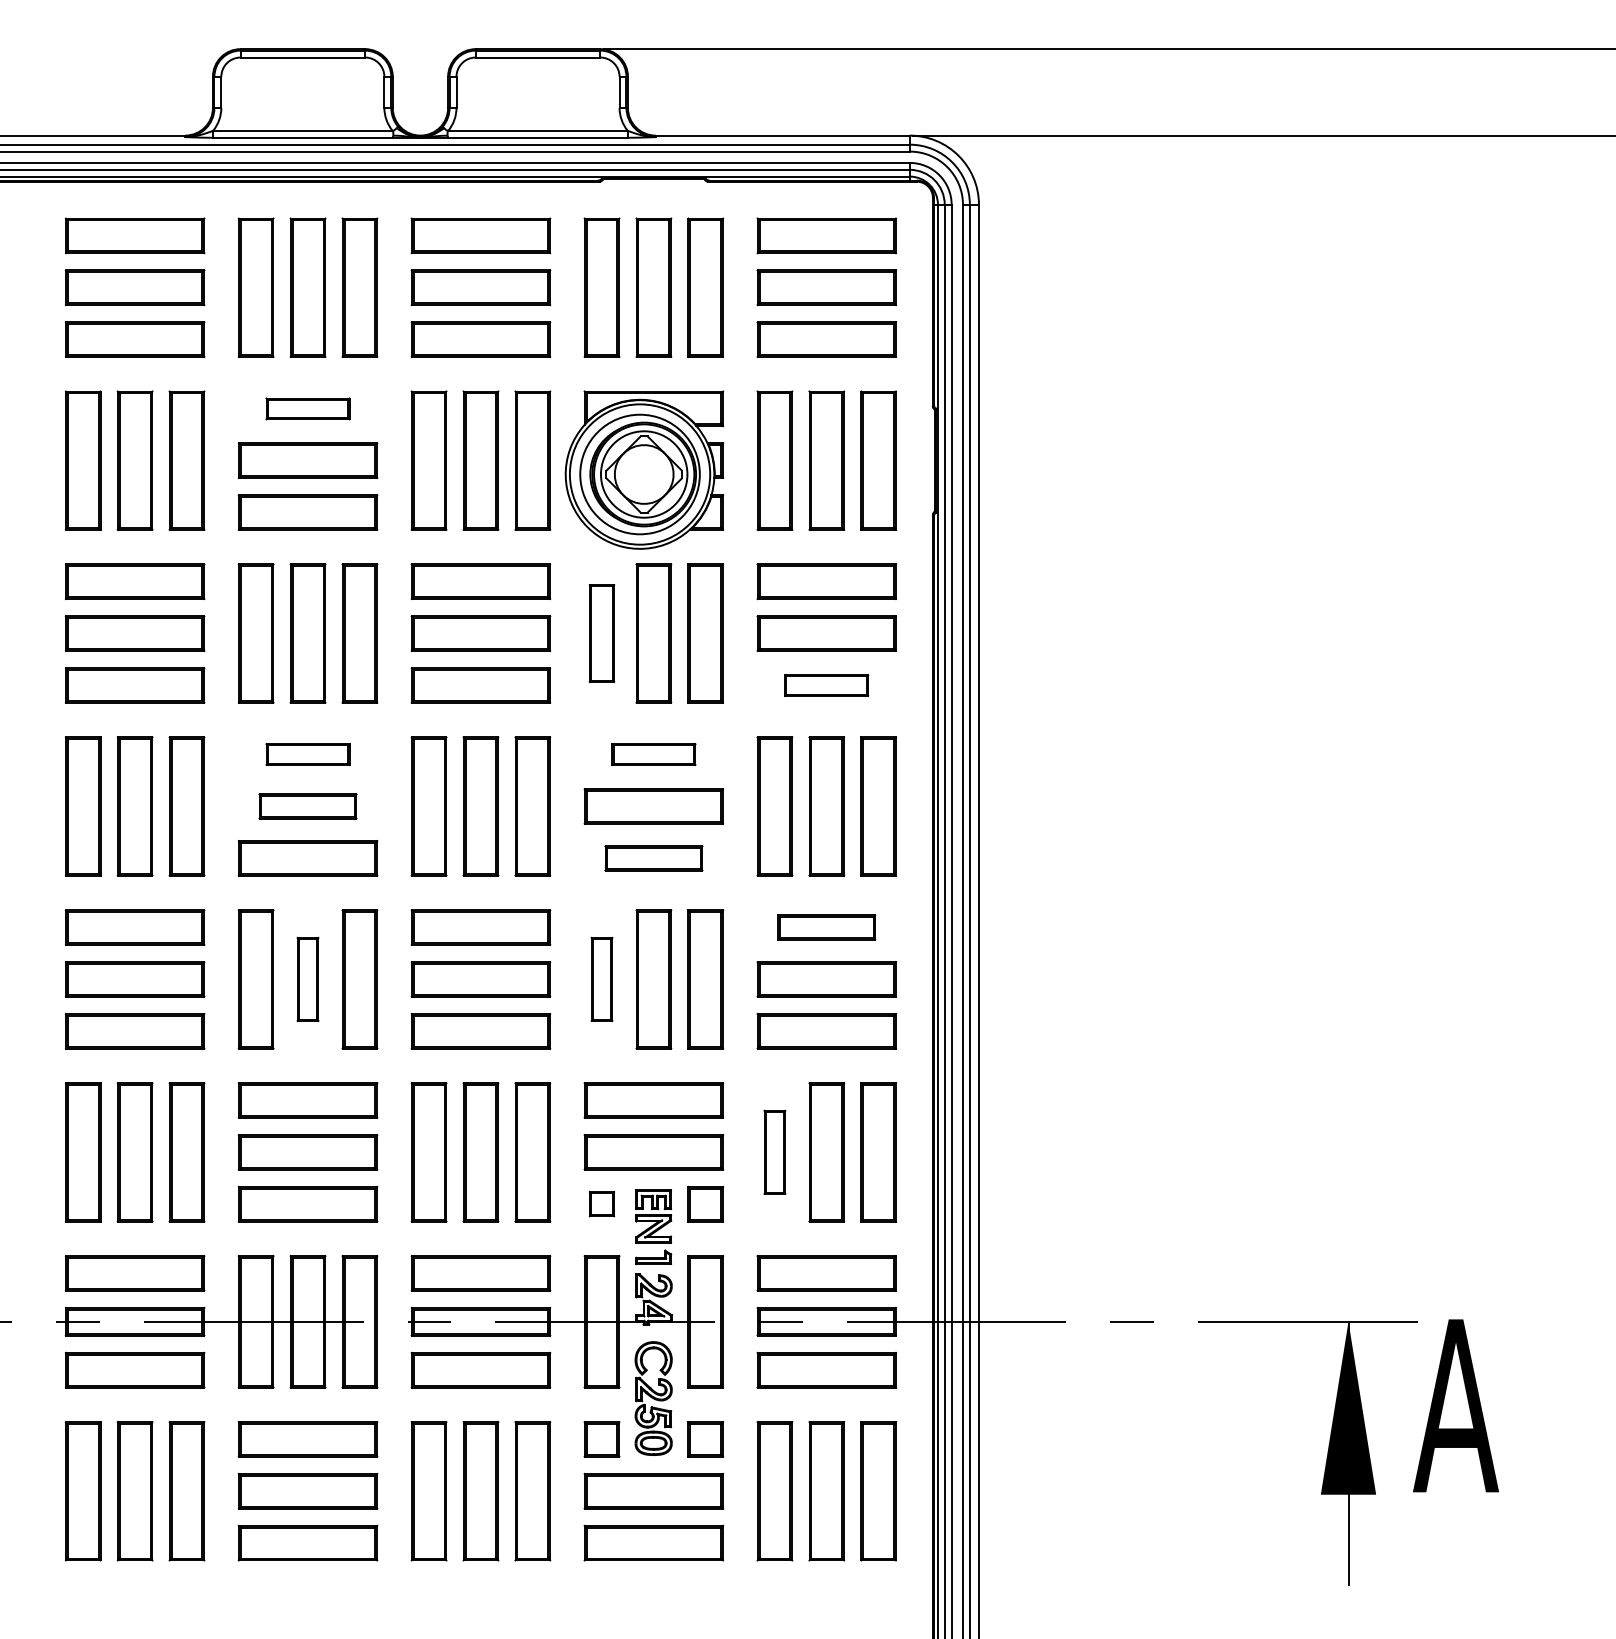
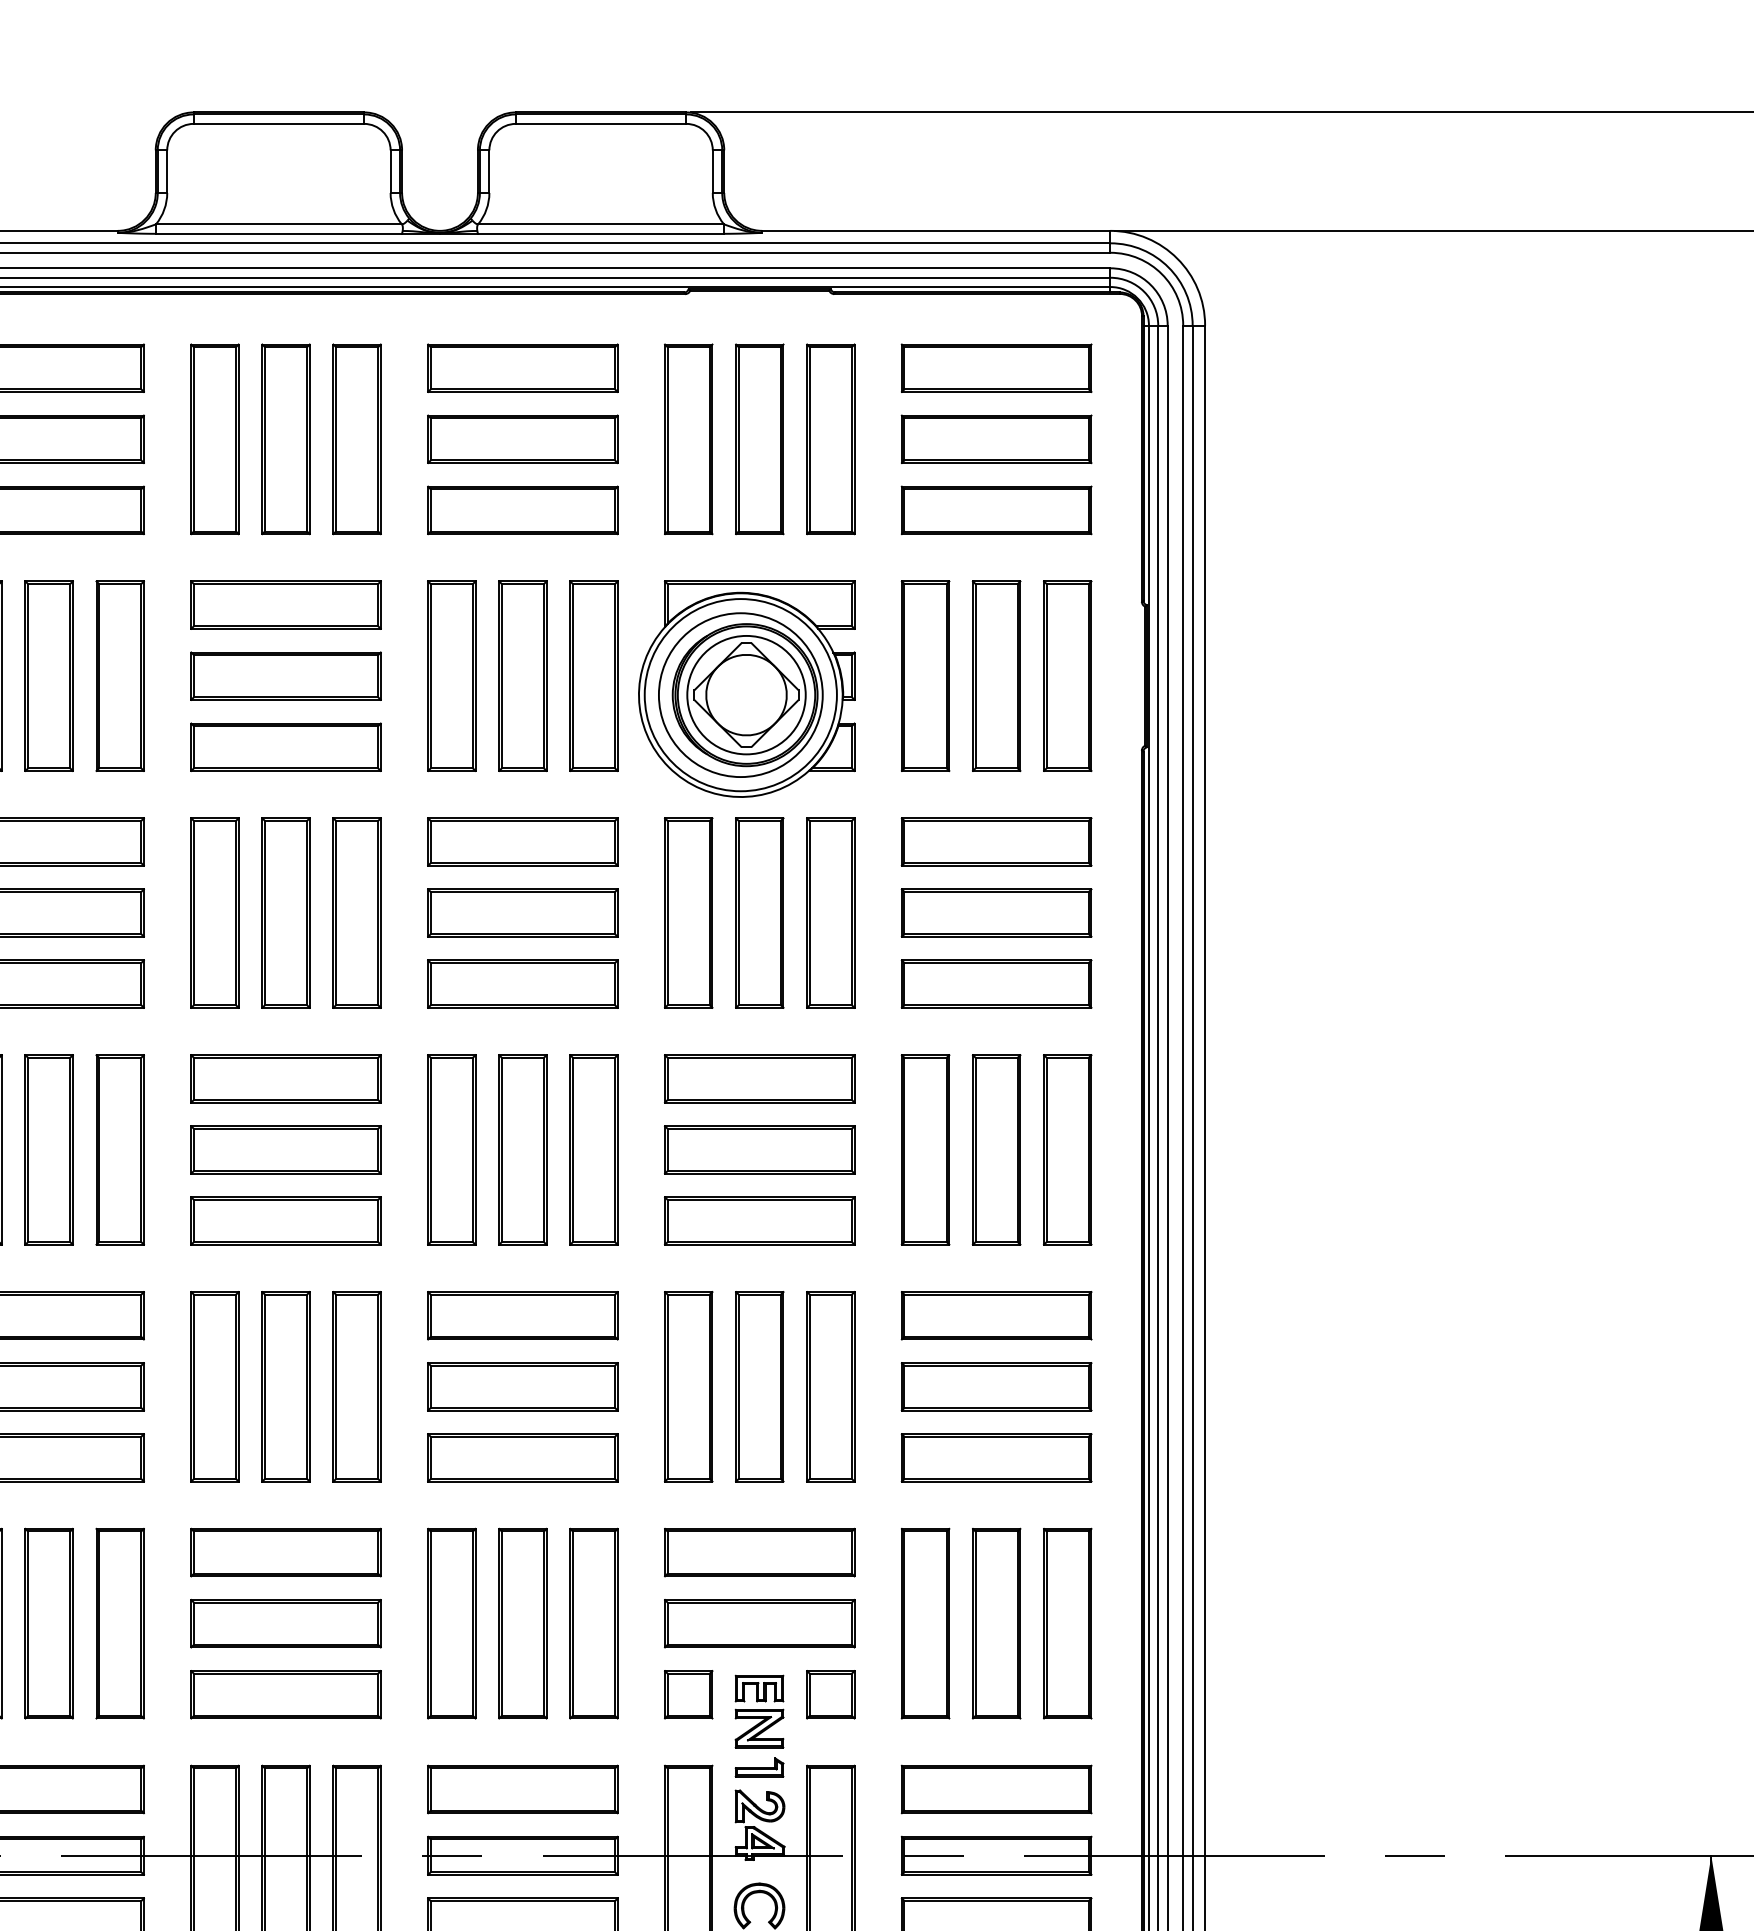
part: (307, 408) -> (285, 604), size x1.67
part: (601, 633) -> (688, 912), size x1.43
part: (826, 685) -> (996, 984), size x1.67
part: (307, 754) -> (285, 1078), size x1.67
part: (653, 754) -> (759, 1078), size x1.67
part: (307, 806) -> (285, 1149), size x1.43
part: (653, 858) -> (759, 1221), size x1.43
part: (826, 927) -> (996, 1315), size x1.43
part: (307, 979) -> (285, 1386), size x1.67
part: (601, 979) -> (688, 1386), size x1.67
part: (774, 1152) -> (925, 1623), size x1.67
part: (601, 1203) -> (688, 1693), size x1.43

